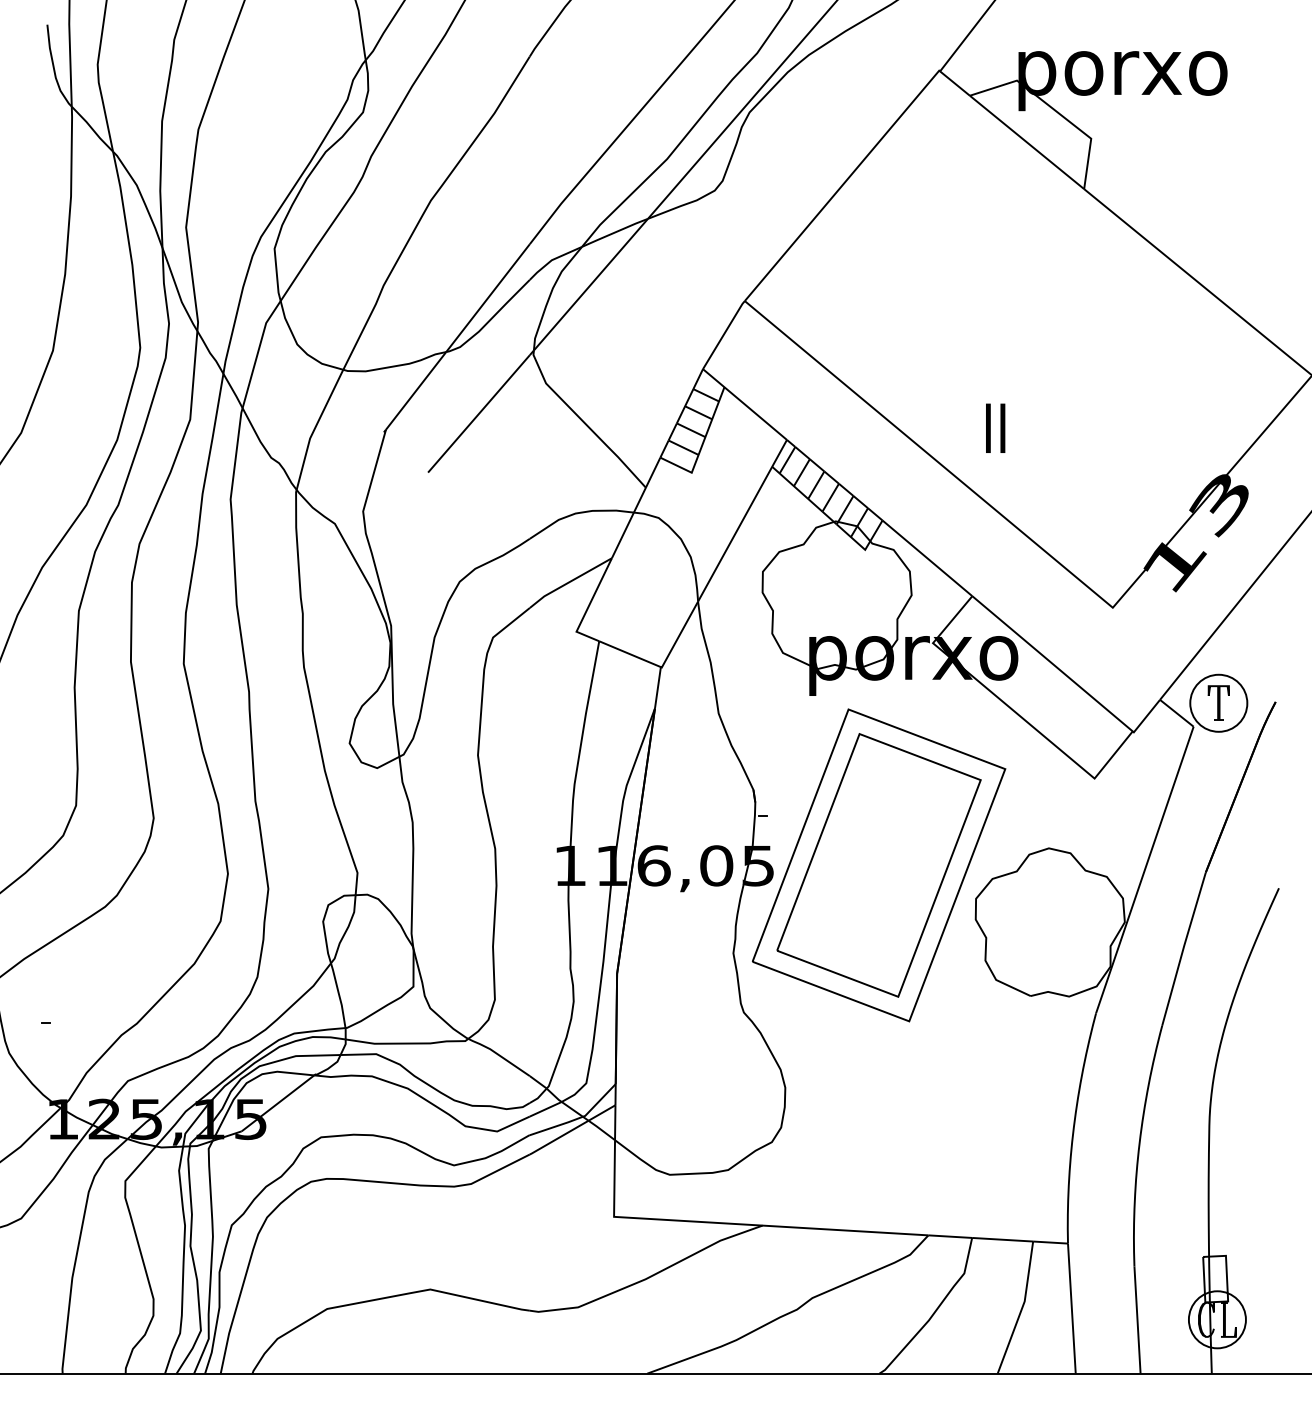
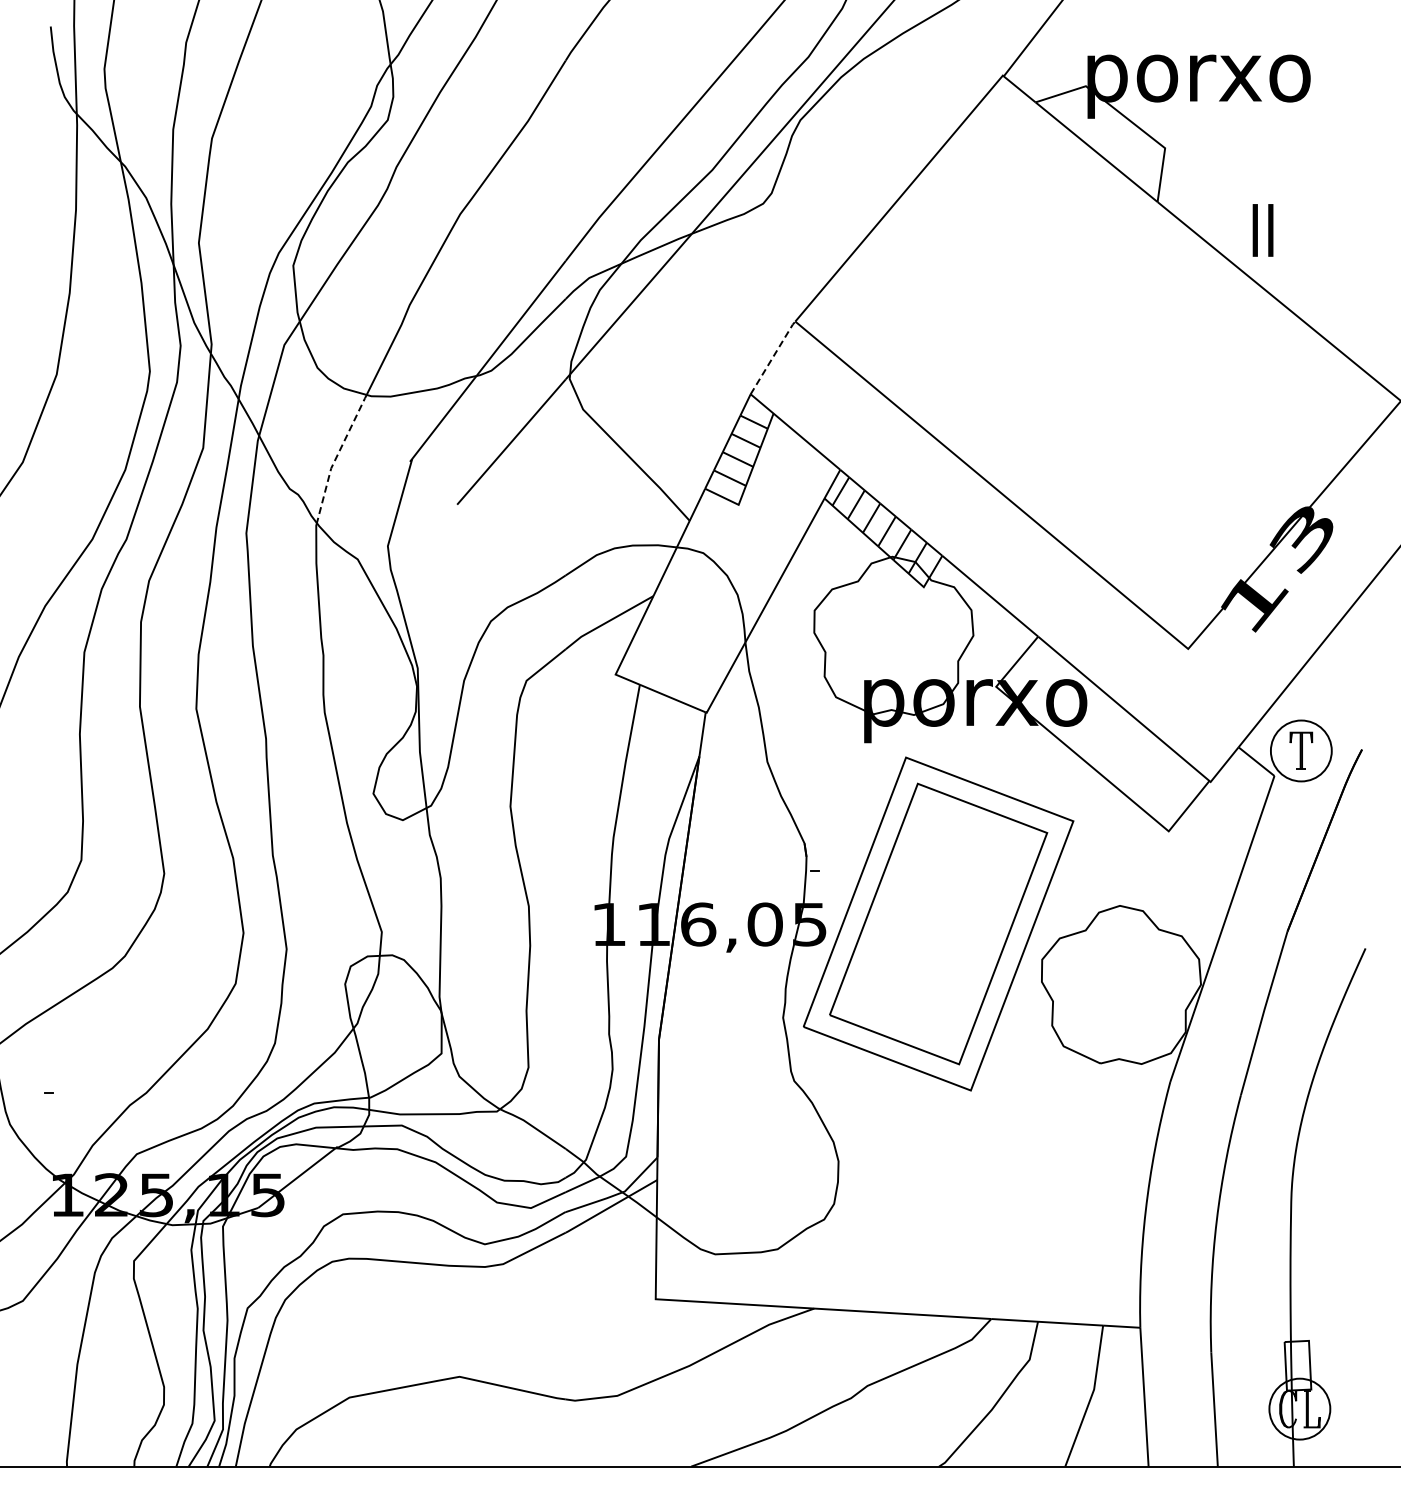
line: (724, 333) -> (773, 356), solid -> dashed
line: (315, 428) -> (336, 457), solid -> dashed
text: (995, 428) -> (1262, 230), moved

